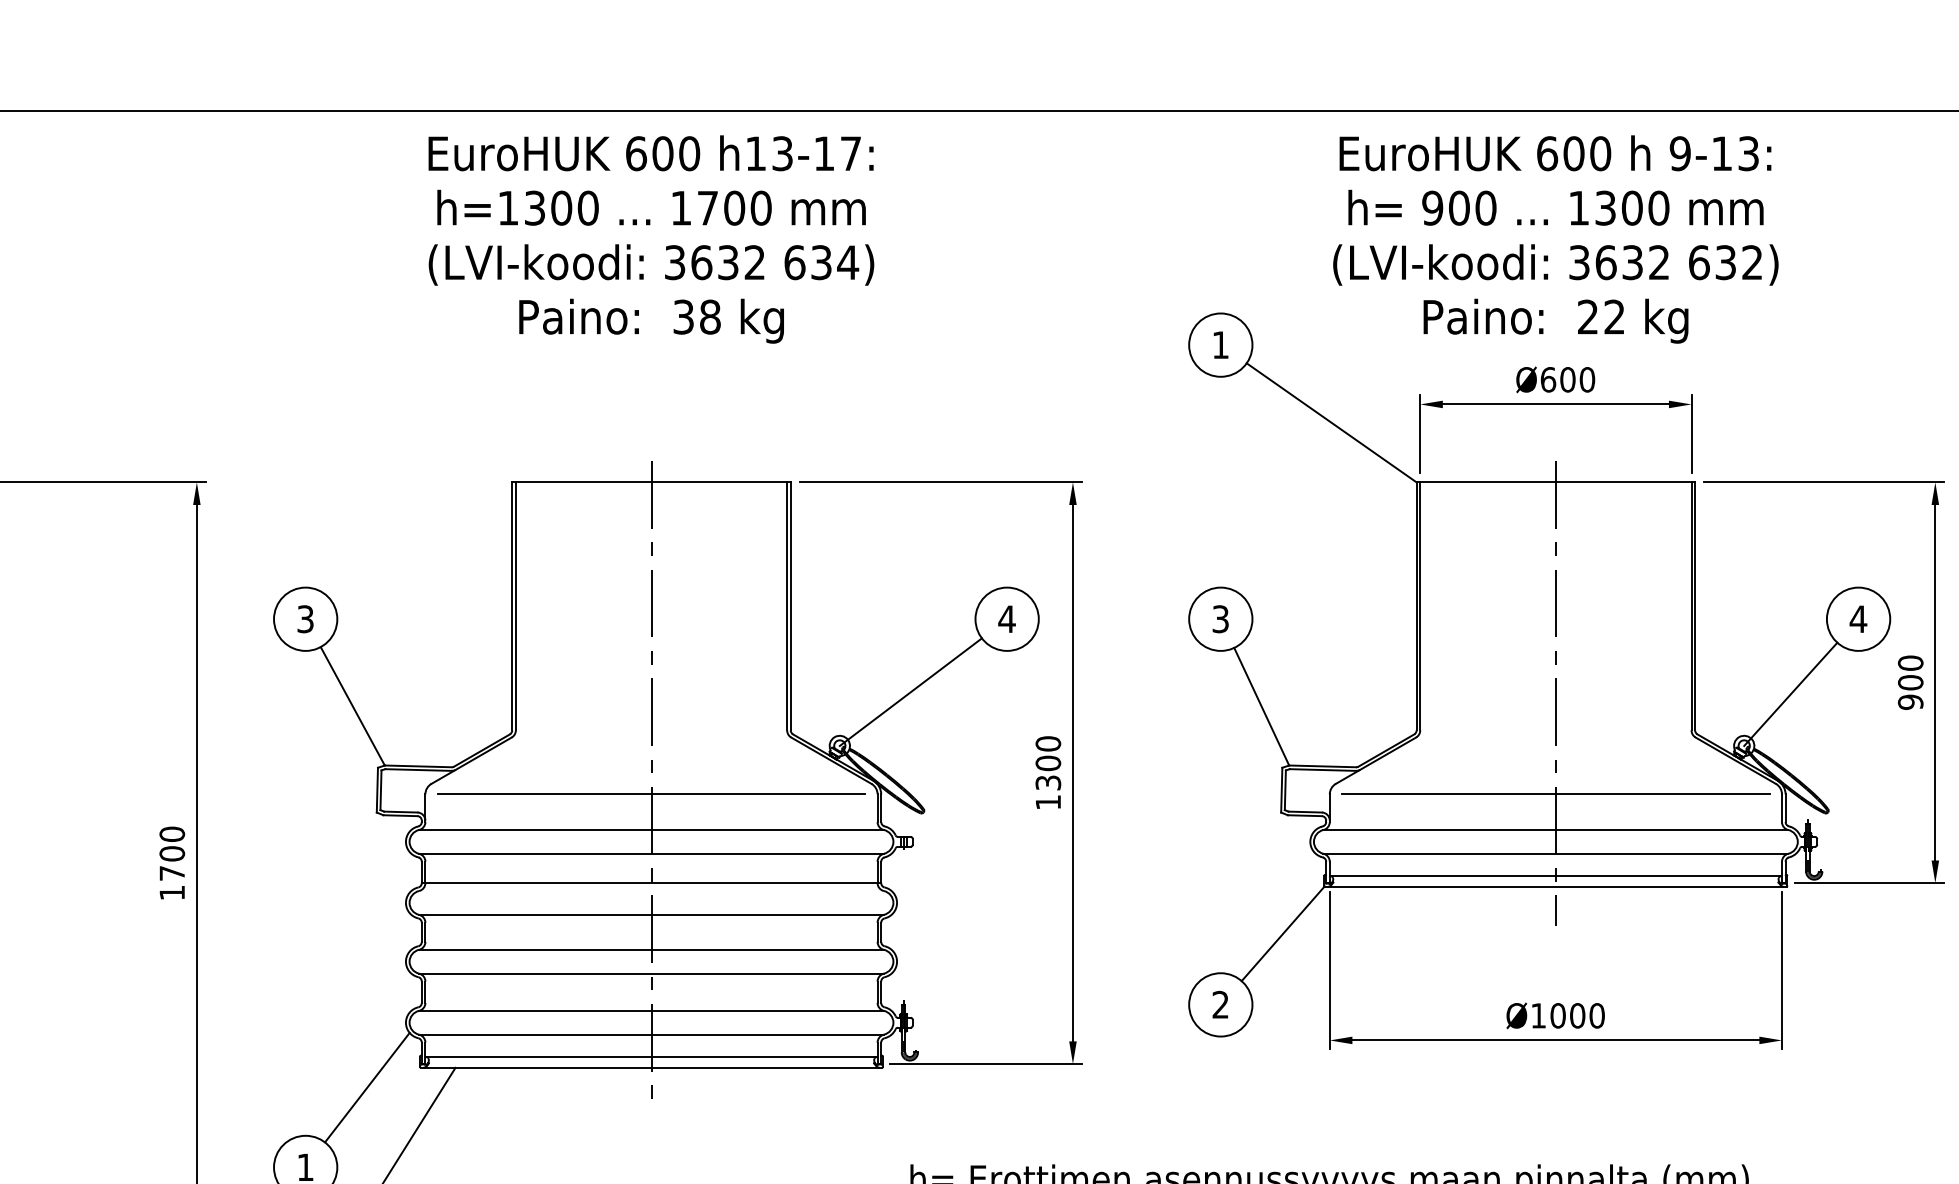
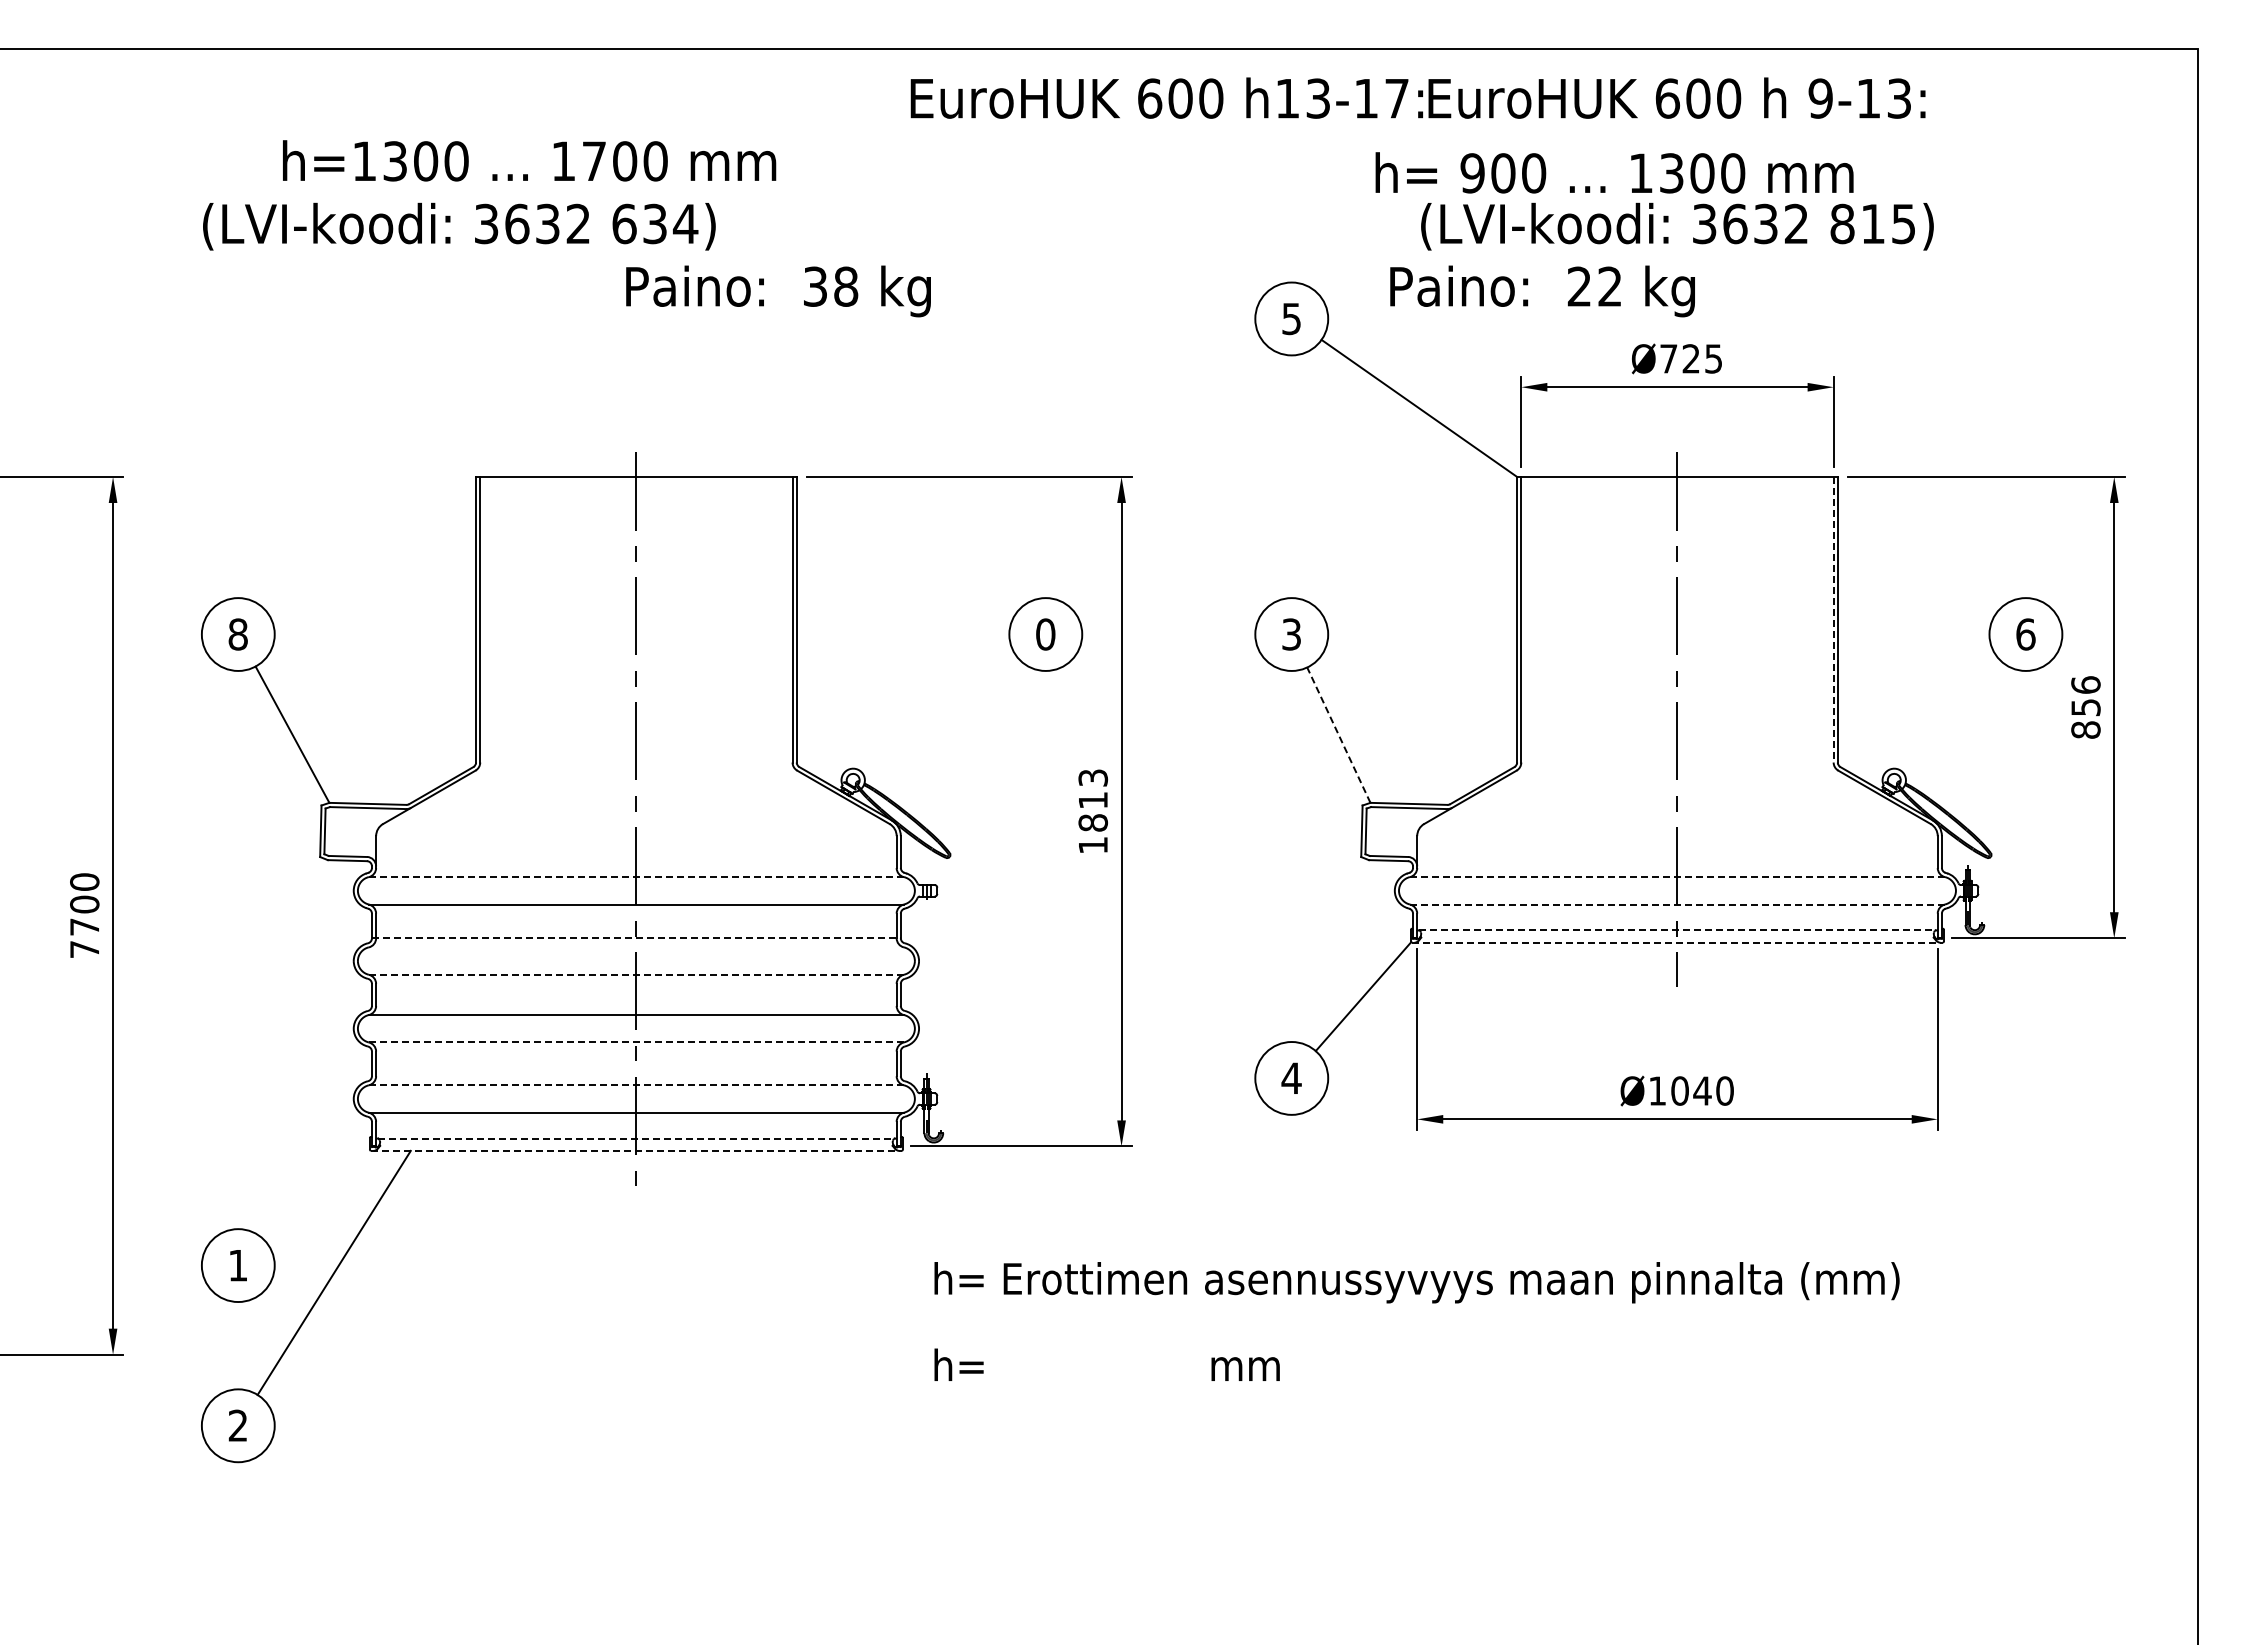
text: (650, 152) -> (1166, 97), moved
text: (651, 207) -> (529, 160), moved
text: (1555, 207) -> (1614, 172), moved
text: (1725, 262) -> (1872, 223), 632) -> 815)
text: (651, 264) -> (459, 226), moved
text: (651, 321) -> (778, 291), moved
text: (1555, 321) -> (1542, 291), moved
text: (1220, 345) -> (1291, 319), 1 -> 5
text: (1568, 379) -> (1691, 358), Ø600 -> Ø725
line: (1691, 606) -> (1833, 619), solid -> dashed
text: (304, 619) -> (237, 634), 3 -> 8
text: (1006, 619) -> (1045, 634), 4 -> 0
text: (1858, 619) -> (2025, 634), 4 -> 6
text: (1910, 682) -> (2085, 707), 900 -> 856
line: (910, 692) -> (934, 718), removed
line: (1790, 693) -> (1947, 720), removed
line: (1261, 706) -> (1338, 735), solid -> dashed
text: (1048, 763) -> (1093, 800), 1300 -> 1813
line: (651, 794) -> (636, 836), removed
line: (1555, 794) -> (1677, 836), removed
line: (651, 830) -> (636, 877), solid -> dashed
line: (1555, 830) -> (1677, 877), solid -> dashed
line: (1555, 853) -> (1677, 904), solid -> dashed
line: (1556, 876) -> (1678, 930), solid -> dashed
line: (651, 883) -> (636, 938), solid -> dashed
line: (1556, 886) -> (1678, 942), solid -> dashed
text: (172, 892) -> (84, 949), 1700 -> 7700
line: (651, 914) -> (636, 974), solid -> dashed
line: (651, 973) -> (636, 1042), solid -> dashed
text: (1220, 1004) -> (1291, 1077), 2 -> 4
line: (651, 1011) -> (636, 1085), solid -> dashed
text: (1577, 1015) -> (1702, 1090), Ø1000 -> Ø1040
line: (651, 1057) -> (636, 1138), solid -> dashed
line: (651, 1067) -> (636, 1150), solid -> dashed
line: (367, 1087) -> (309, 1173), removed

